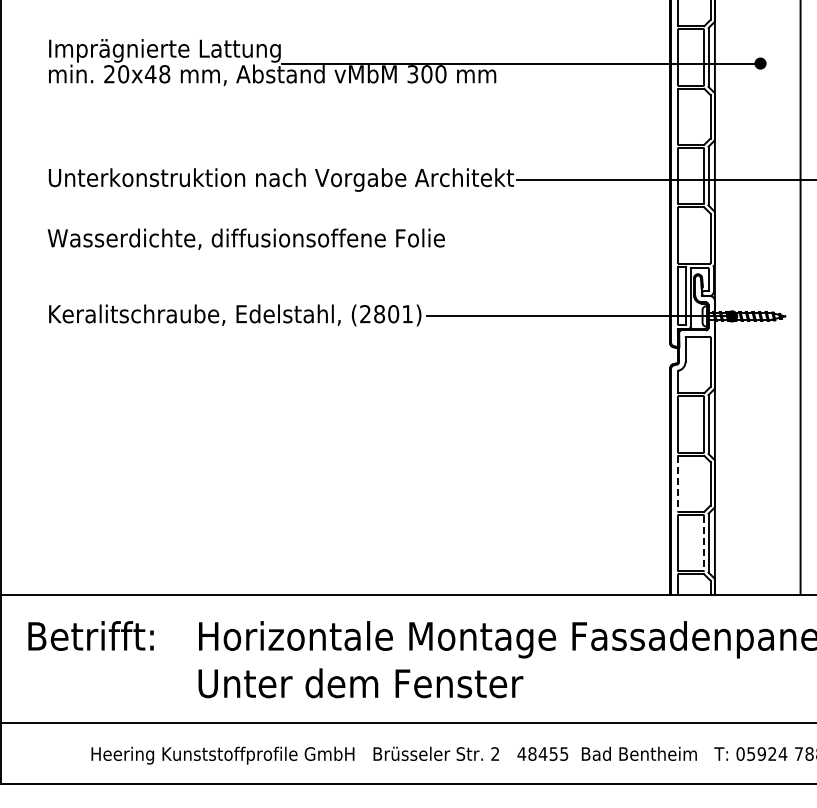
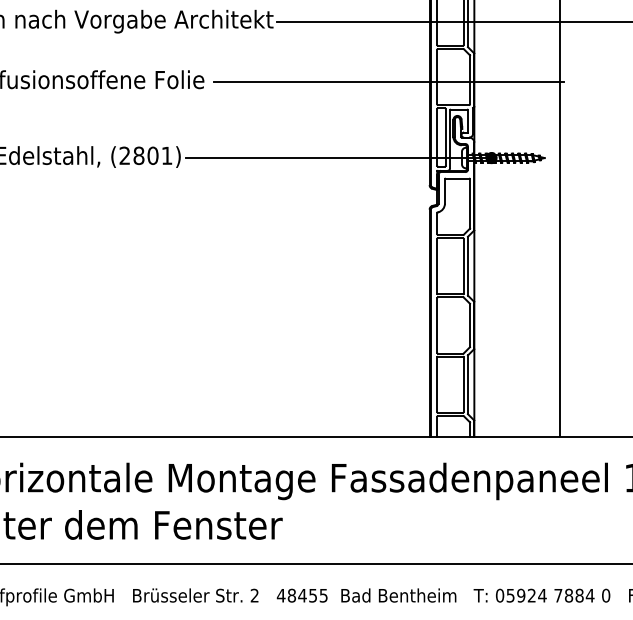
line: (629, 240) -> (388, 82), added
line: (677, 484) -> (436, 326), dashed -> solid
line: (704, 543) -> (463, 385), dashed -> solid

